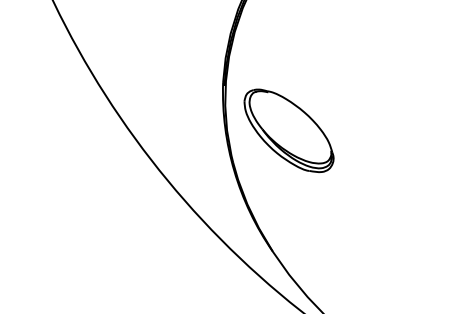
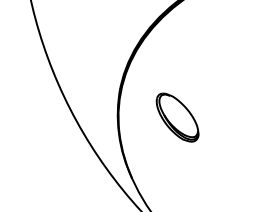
part: (288, 130) -> (177, 117), moved

